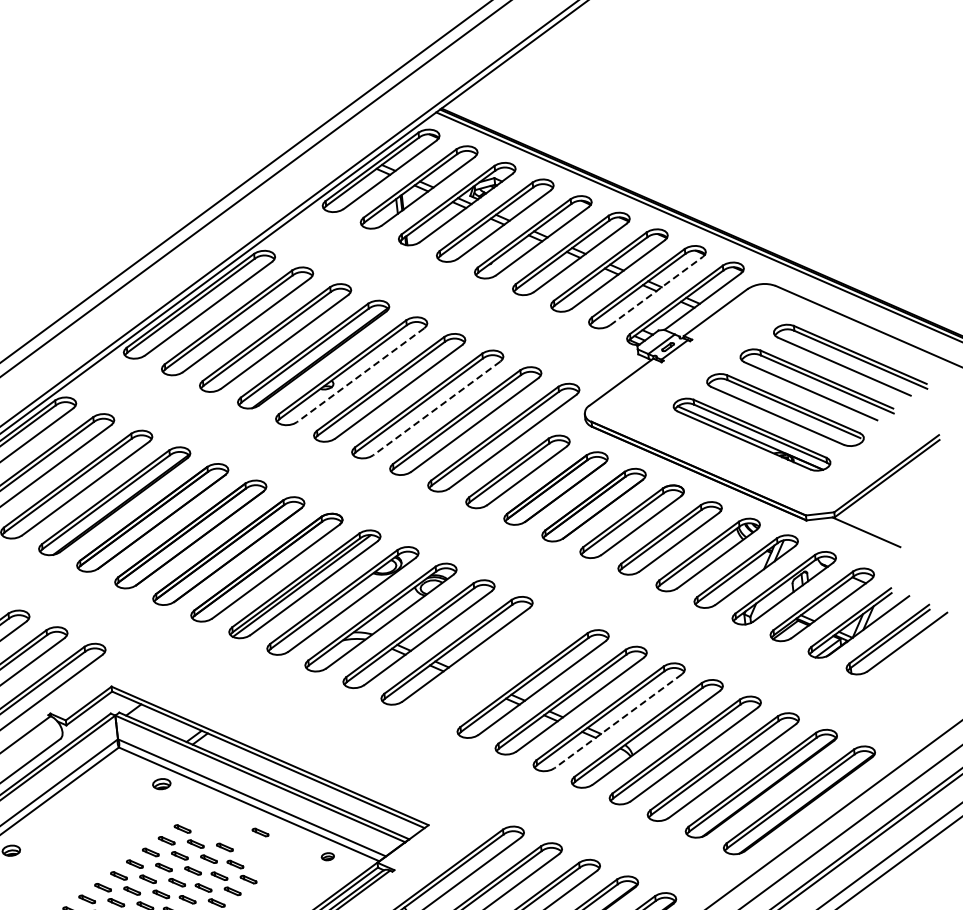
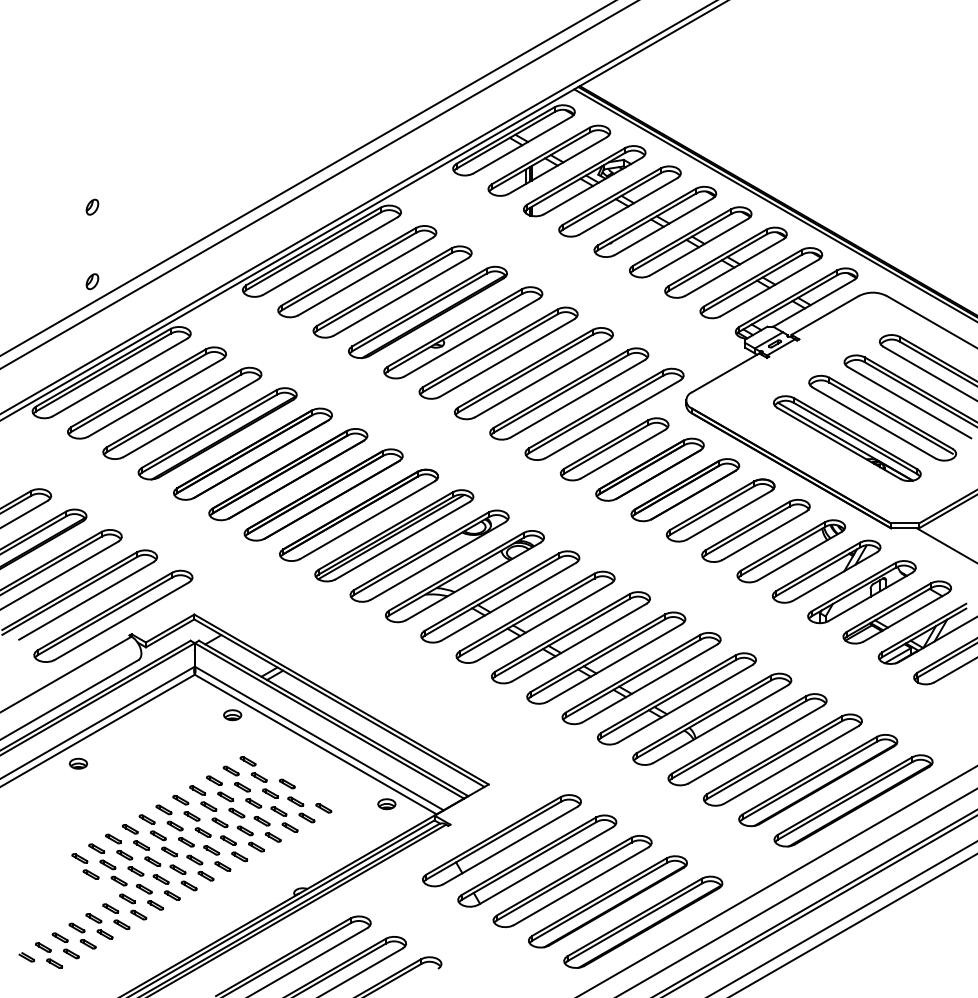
line: (656, 290) -> (769, 287), dashed -> solid
line: (360, 375) -> (471, 337), dashed -> solid
line: (436, 408) -> (542, 378), dashed -> solid
part: (494, 667) -> (570, 637), added
line: (618, 720) -> (685, 703), dashed -> solid
part: (260, 832) -> (323, 808), moved
part: (327, 856) -> (386, 804), size x1.43

